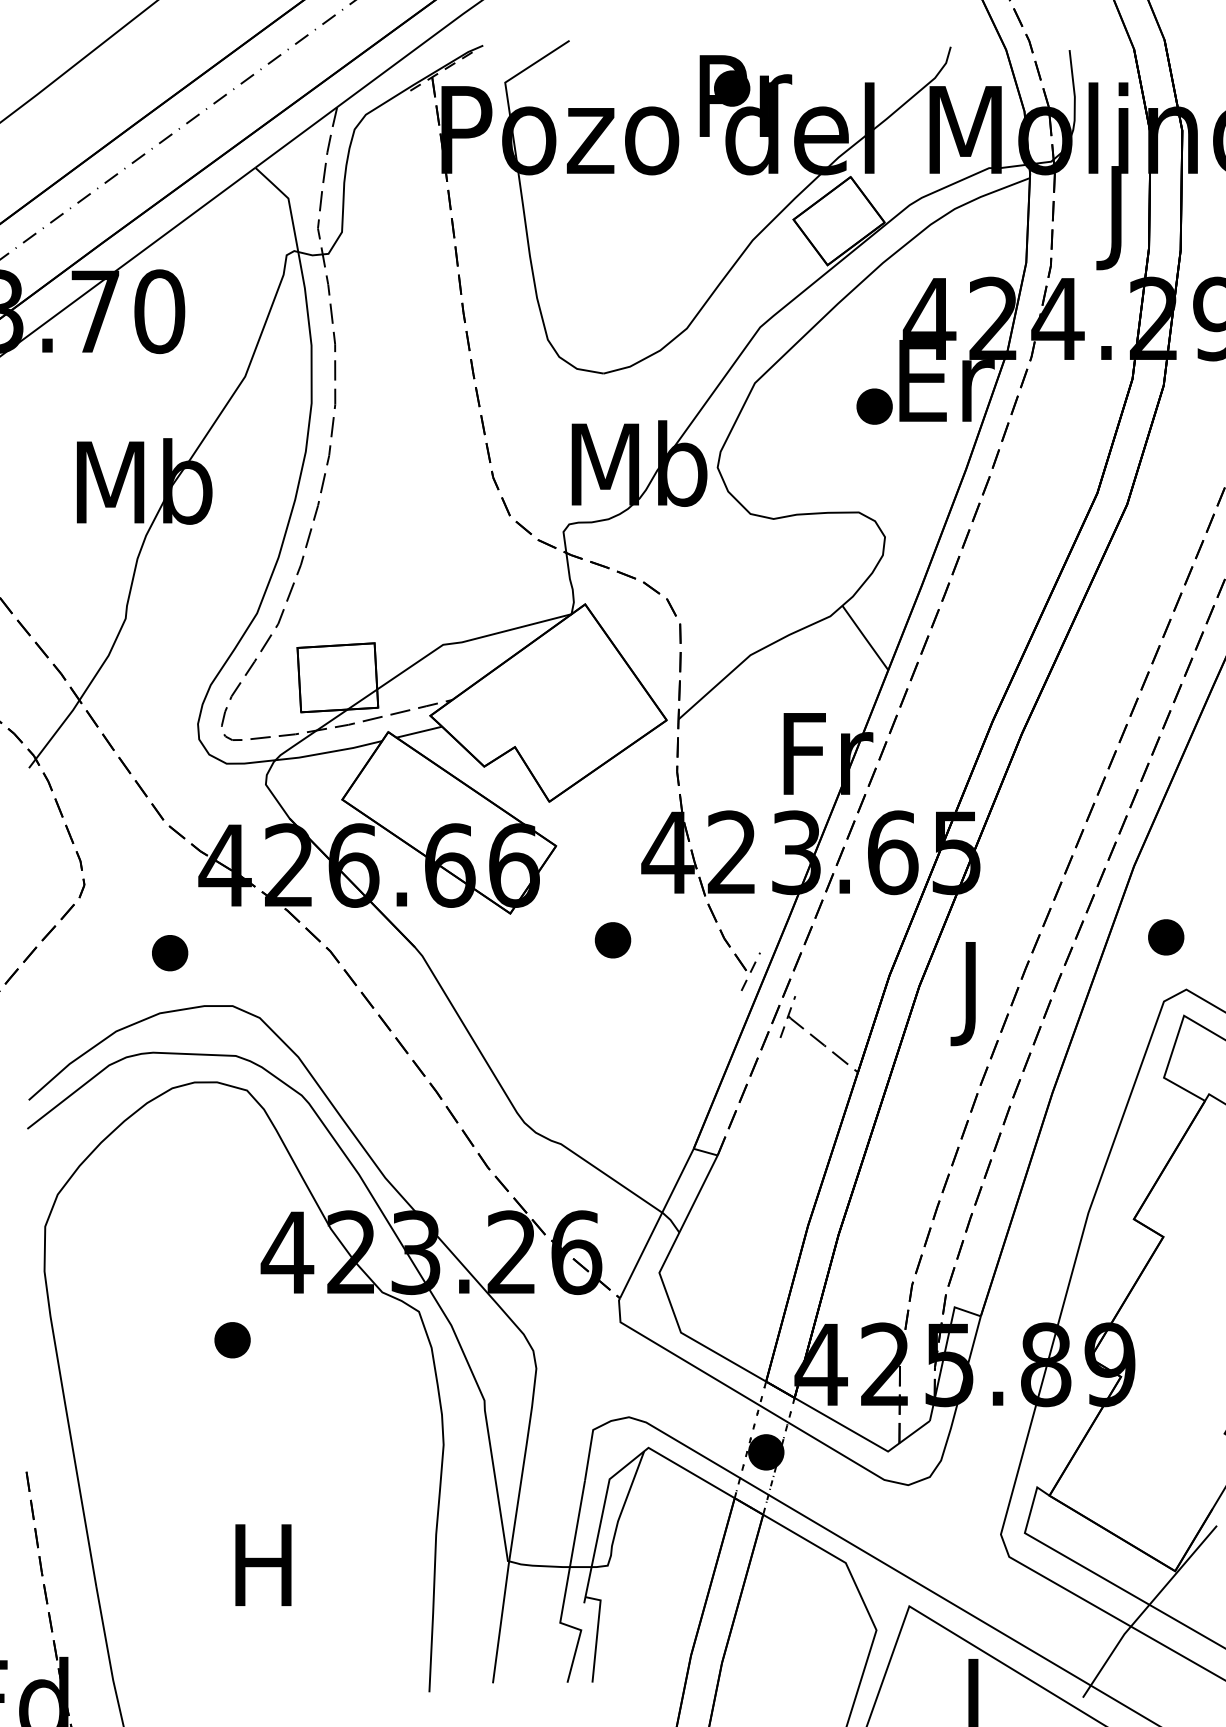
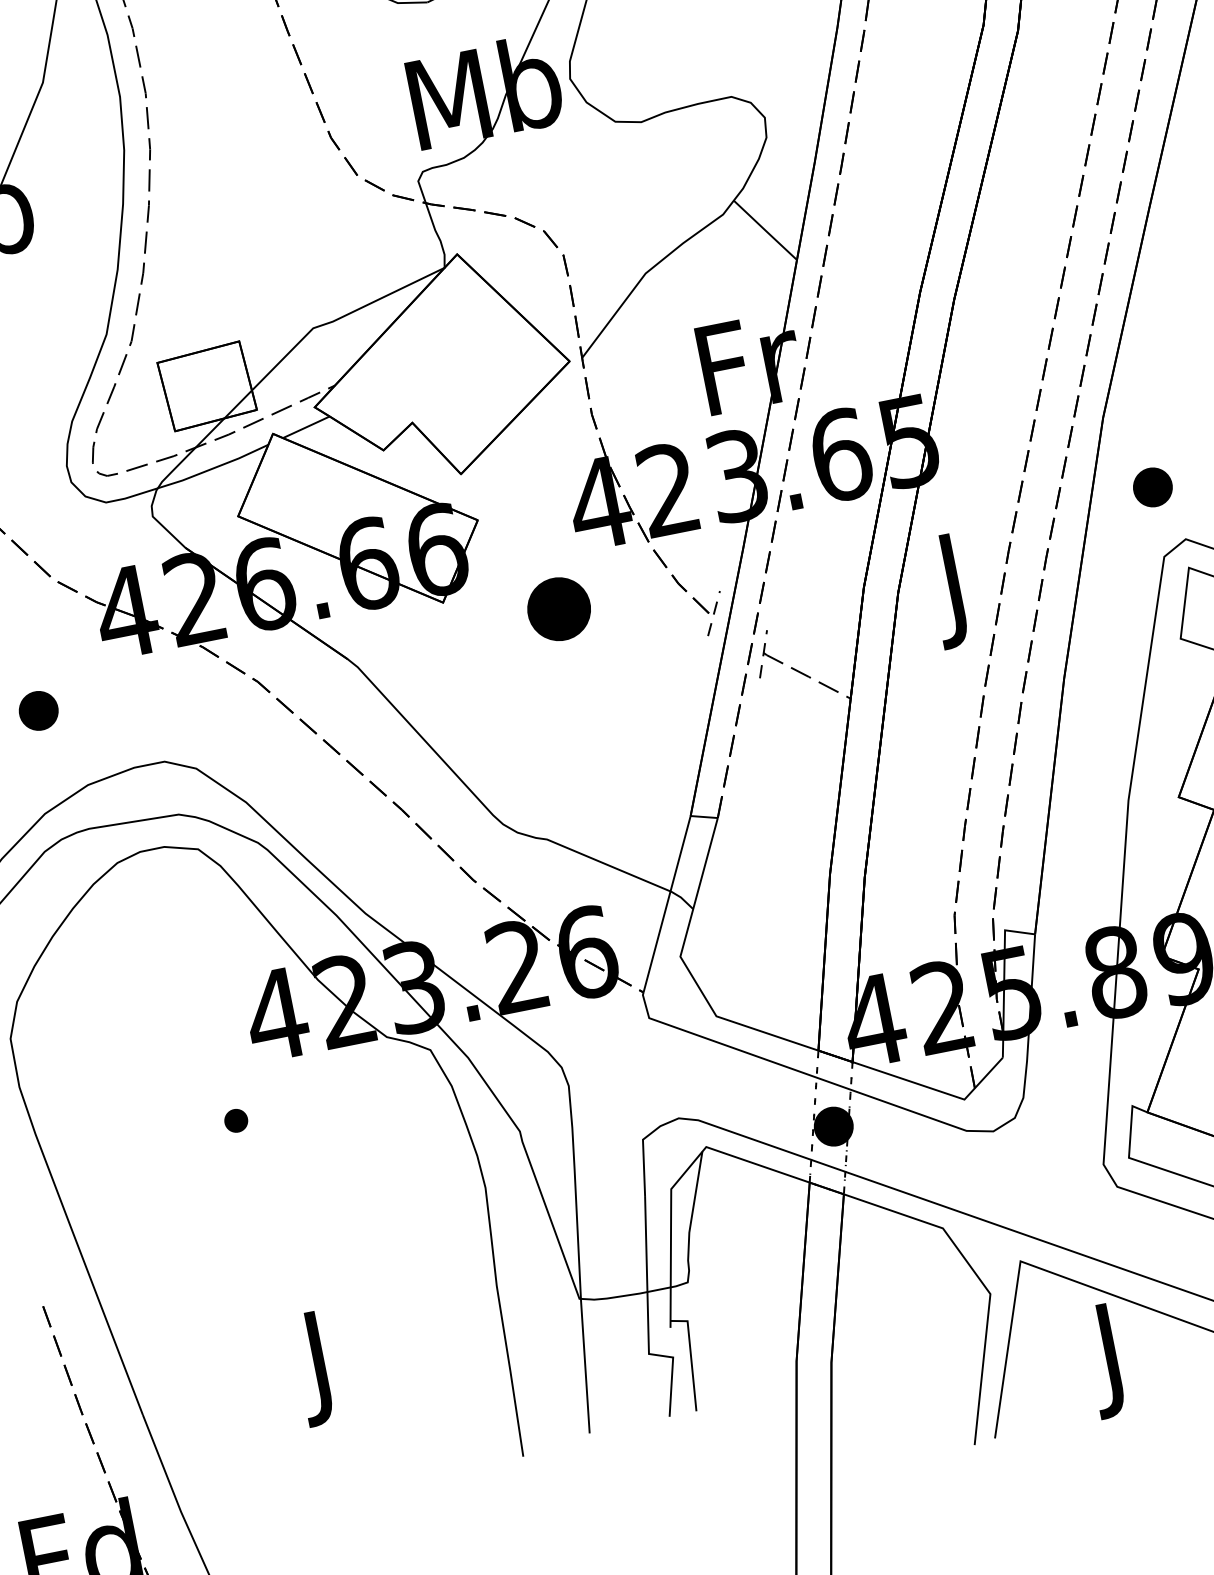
part: (612, 940) -> (558, 609), size x1.6
part: (170, 953) -> (39, 711), moved
part: (232, 1340) -> (236, 1121), size x0.6
text: (263, 1576) -> (320, 1367), H -> J

